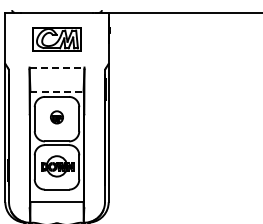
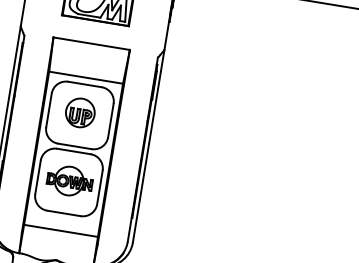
line: (57, 67) -> (92, 43), dashed -> solid
line: (57, 92) -> (86, 78), dashed -> solid
part: (56, 117) -> (79, 113), size x1.67

